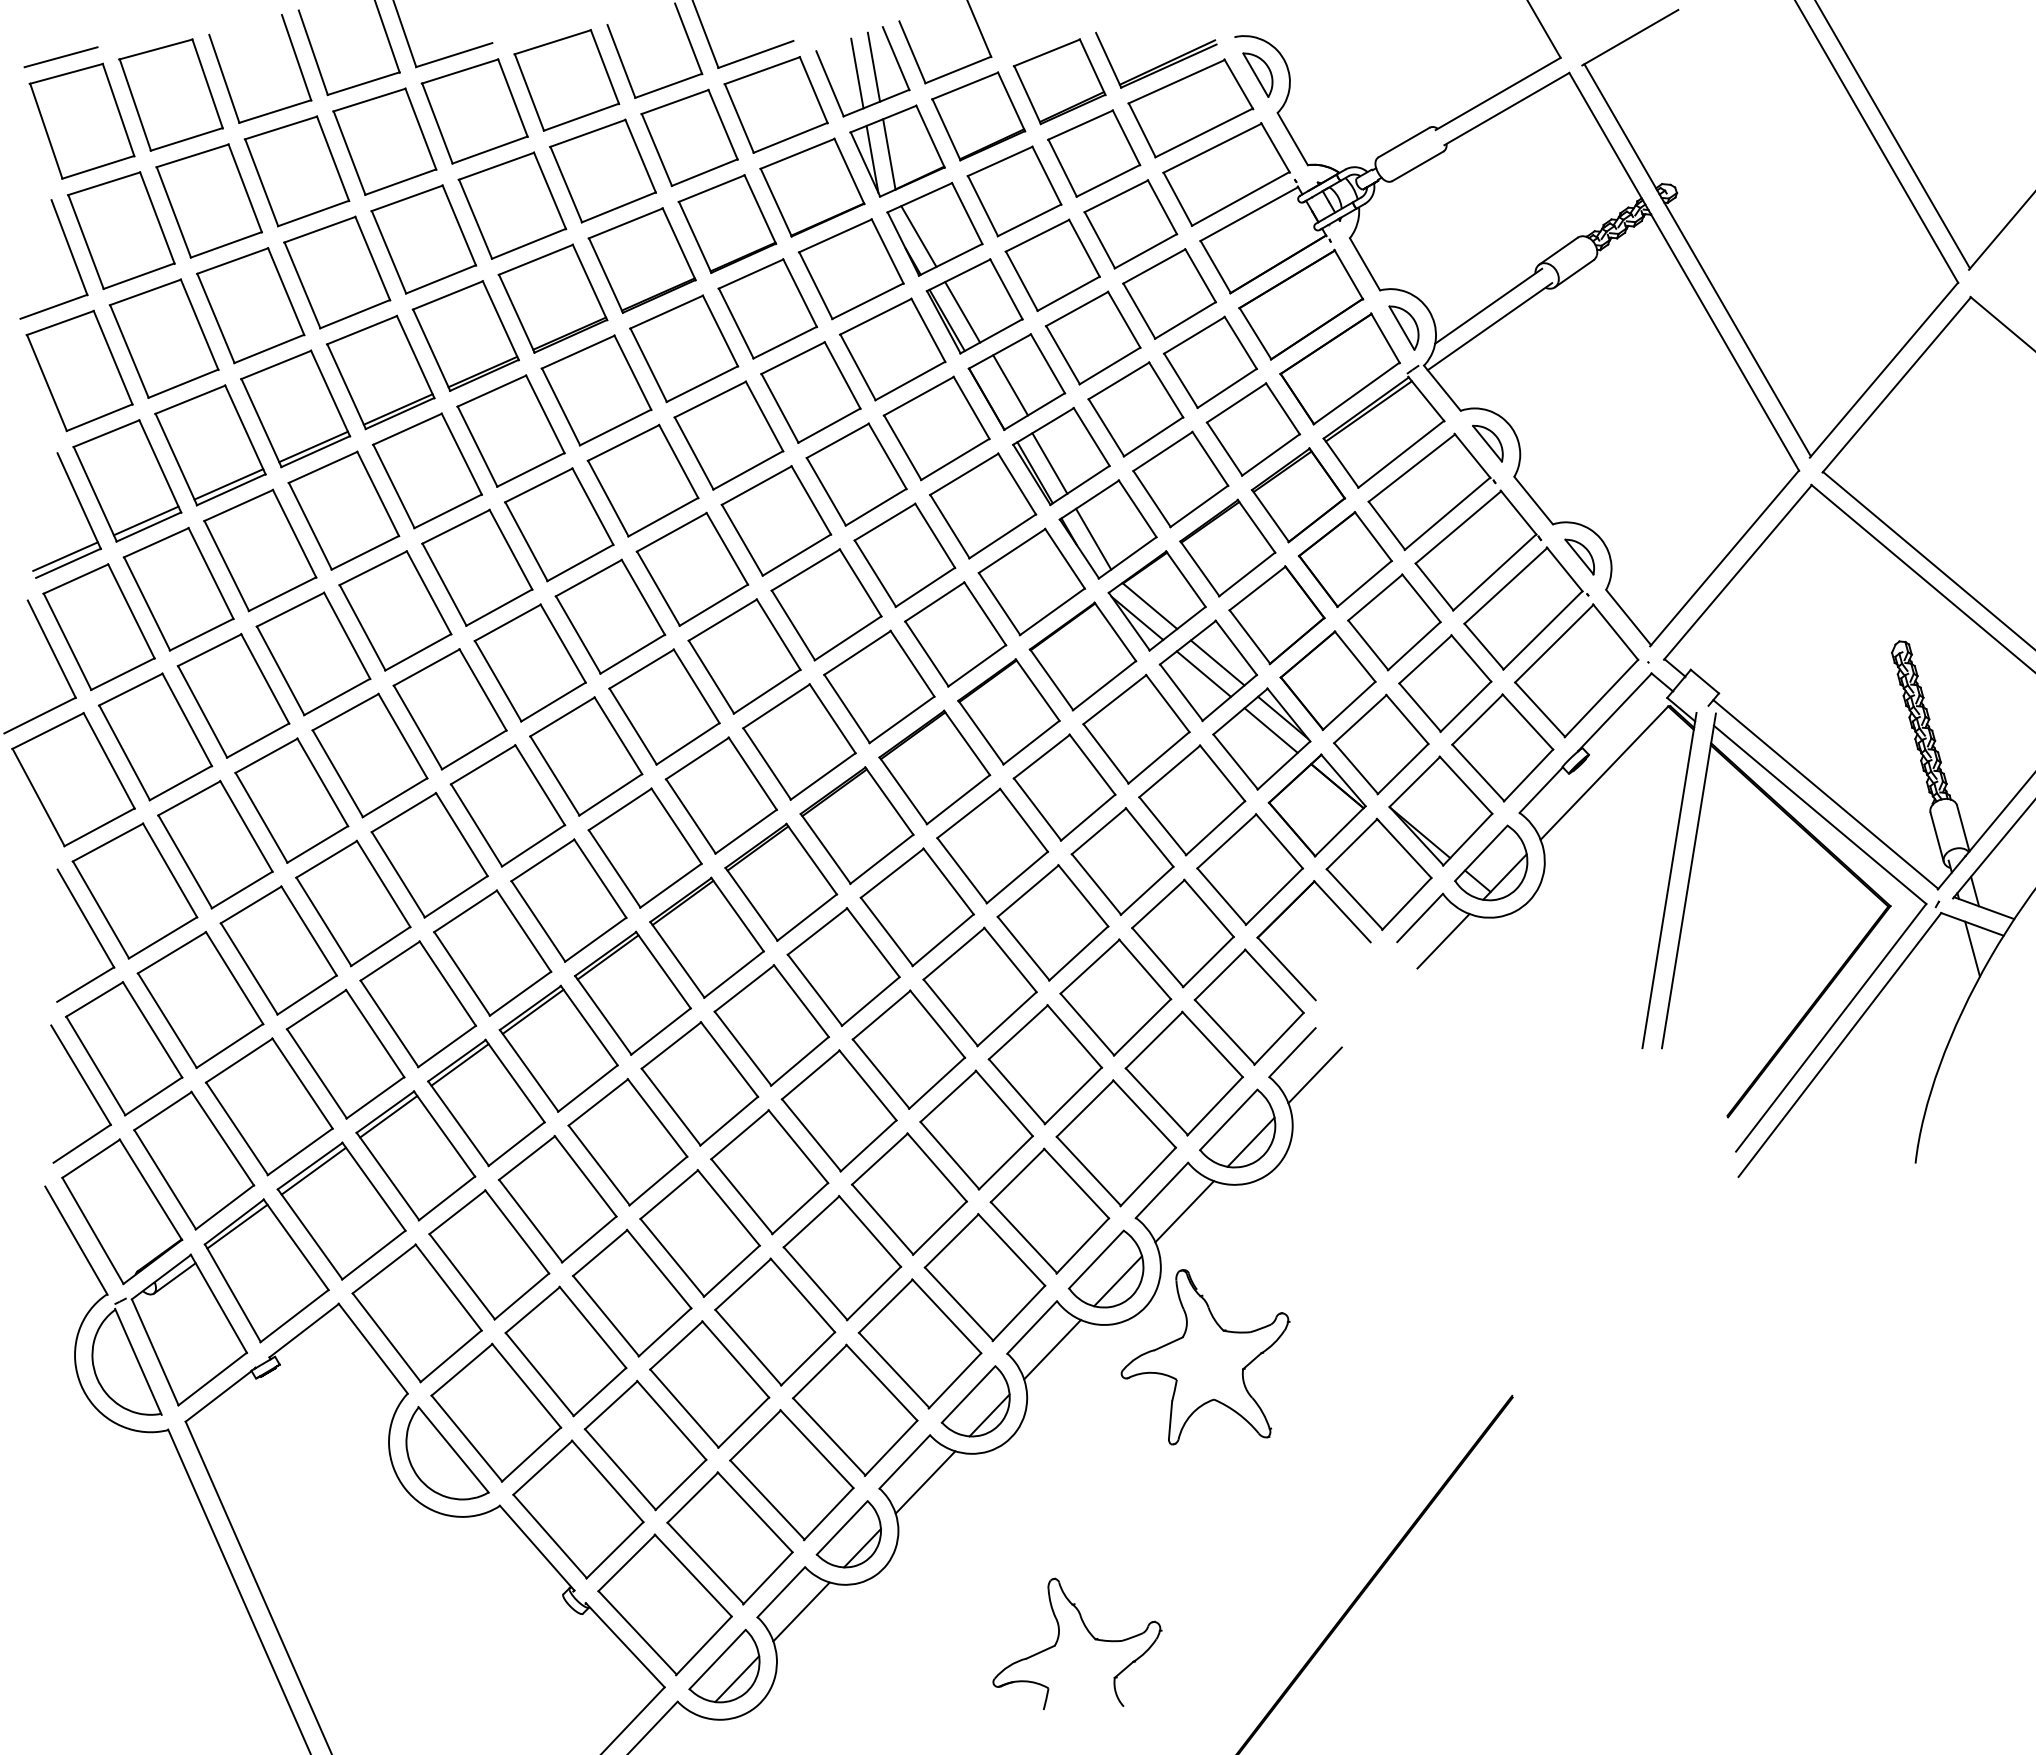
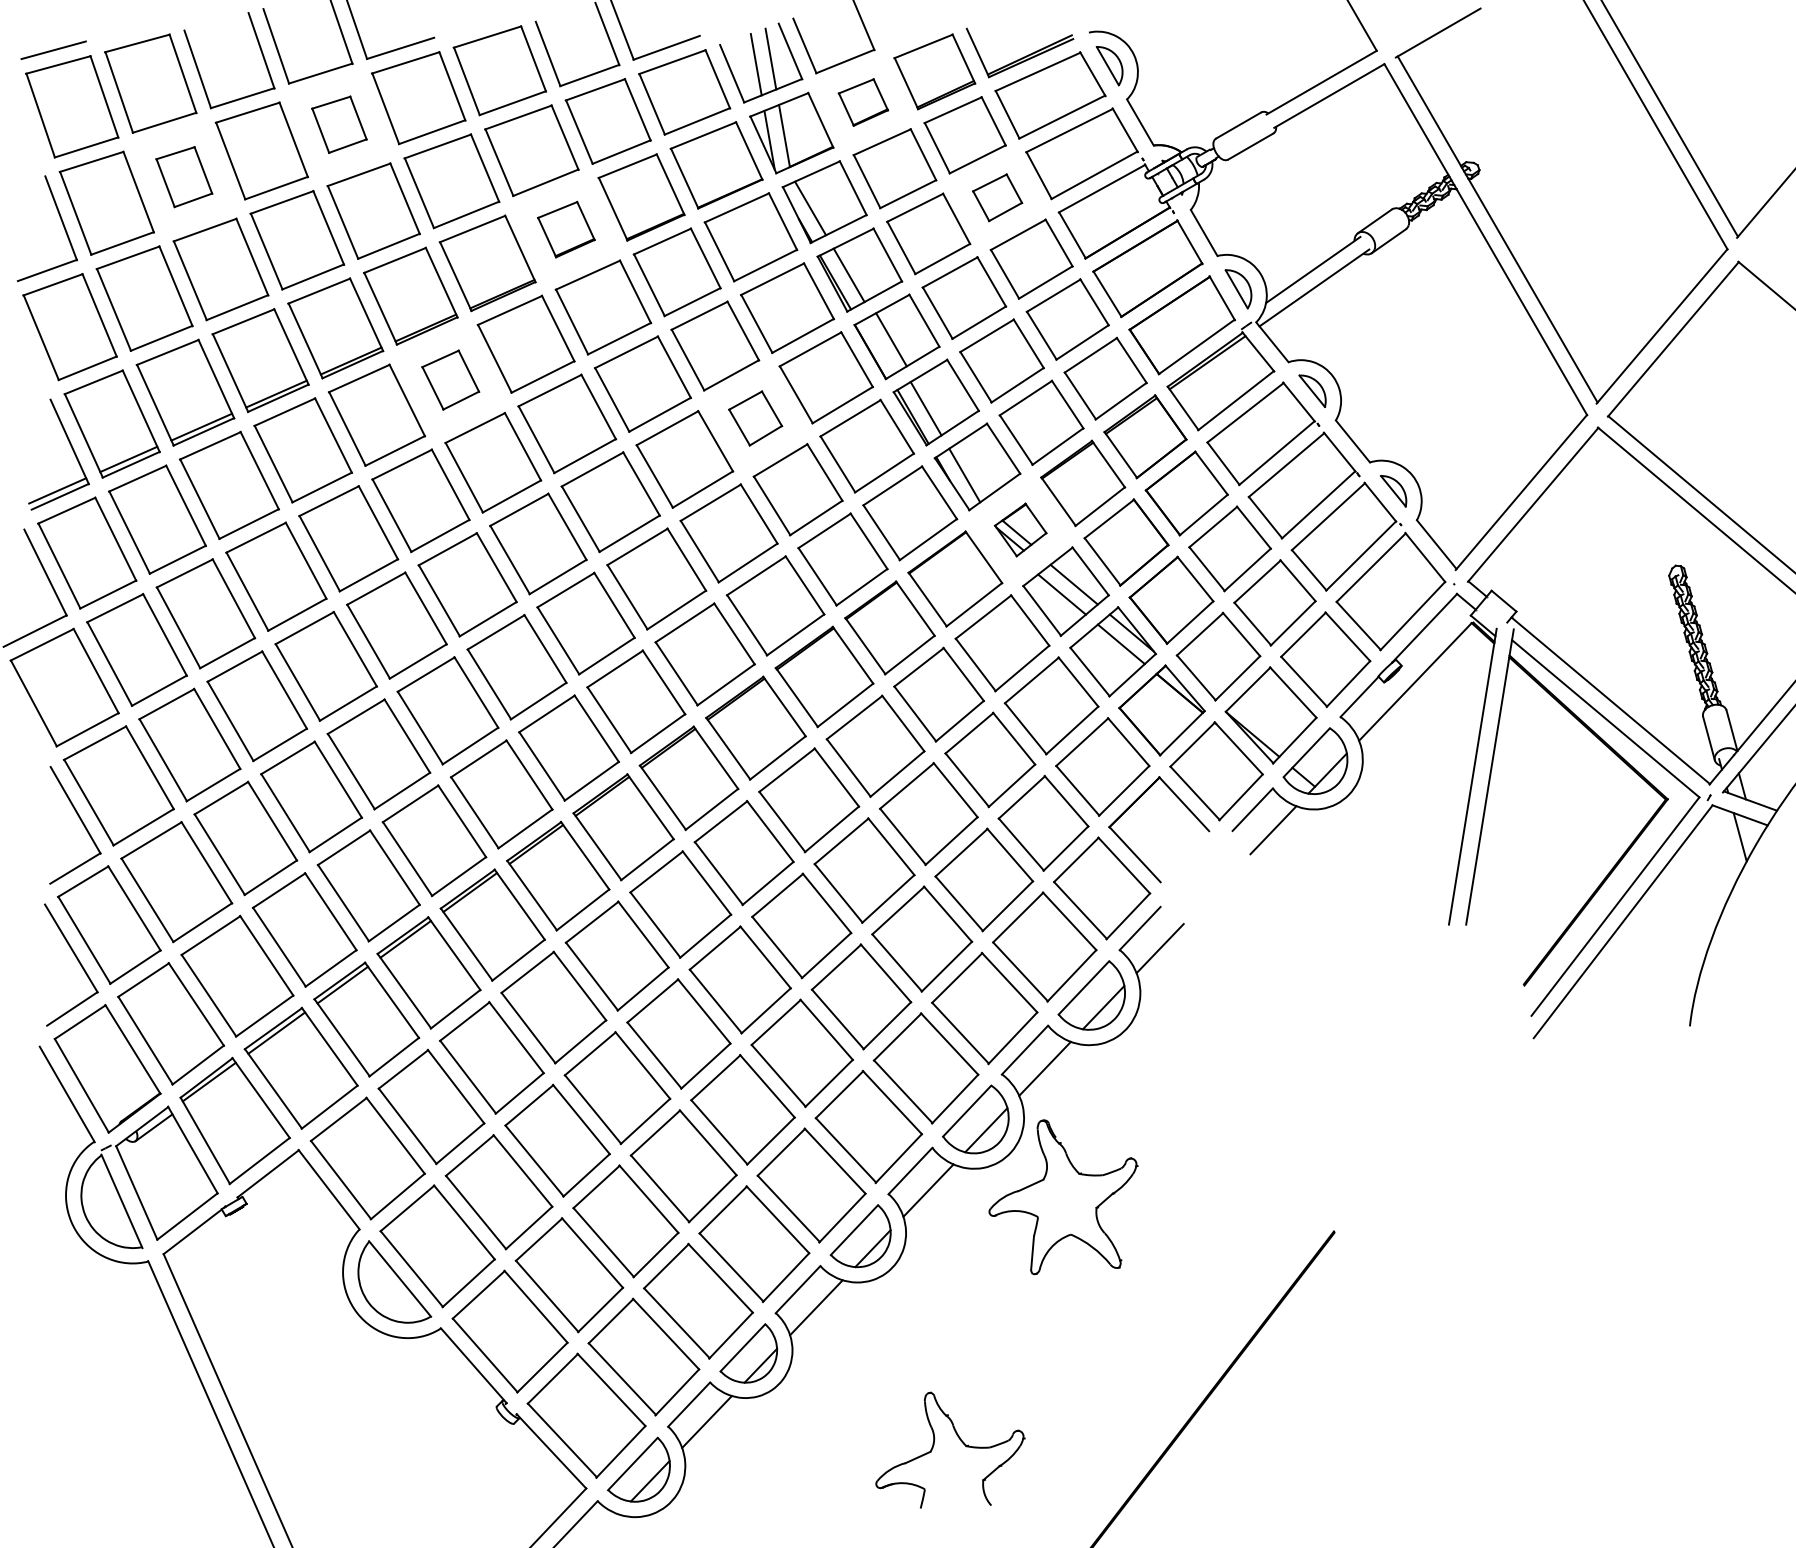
part: (978, 116) -> (863, 102), size x0.6
part: (384, 141) -> (339, 124), size x0.6
part: (208, 200) -> (183, 176), size x0.6
part: (1130, 224) -> (997, 197), size x0.6
part: (641, 260) -> (565, 229), size x0.6
part: (510, 430) -> (450, 379), size x0.6
part: (856, 474) -> (755, 418), size x0.6
part: (1156, 600) -> (1020, 529), size x0.6

